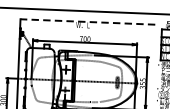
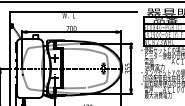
line: (87, 22) -> (73, 12), dashed -> solid

